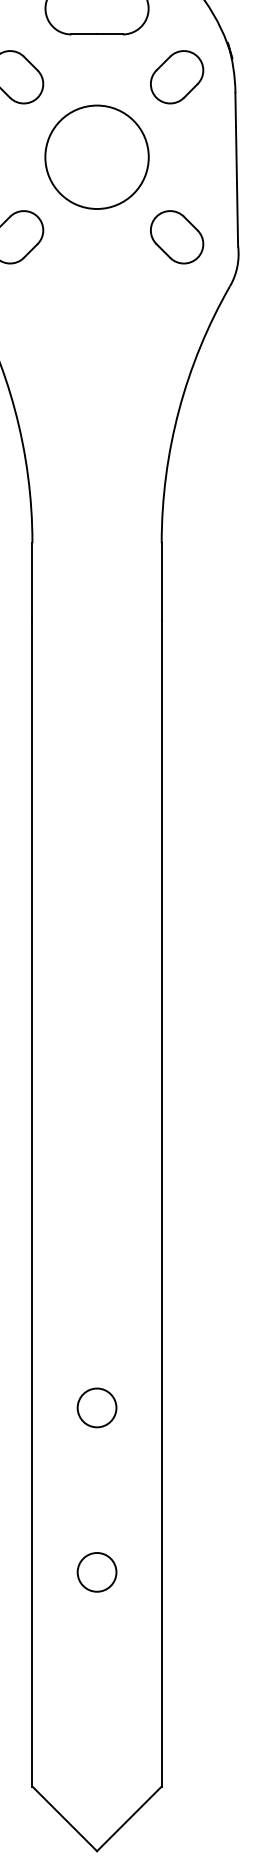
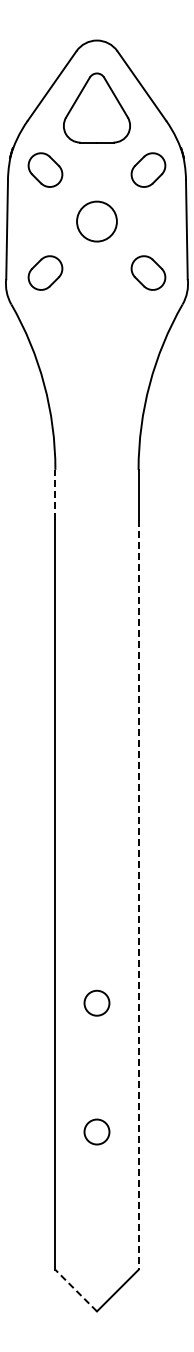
circle: (96, 157) -> (96, 221), size x0.6
line: (32, 581) -> (55, 494), solid -> dashed
line: (161, 1204) -> (138, 895), solid -> dashed
circle: (96, 1406) -> (96, 1002), moved
line: (63, 1818) -> (75, 1290), solid -> dashed

